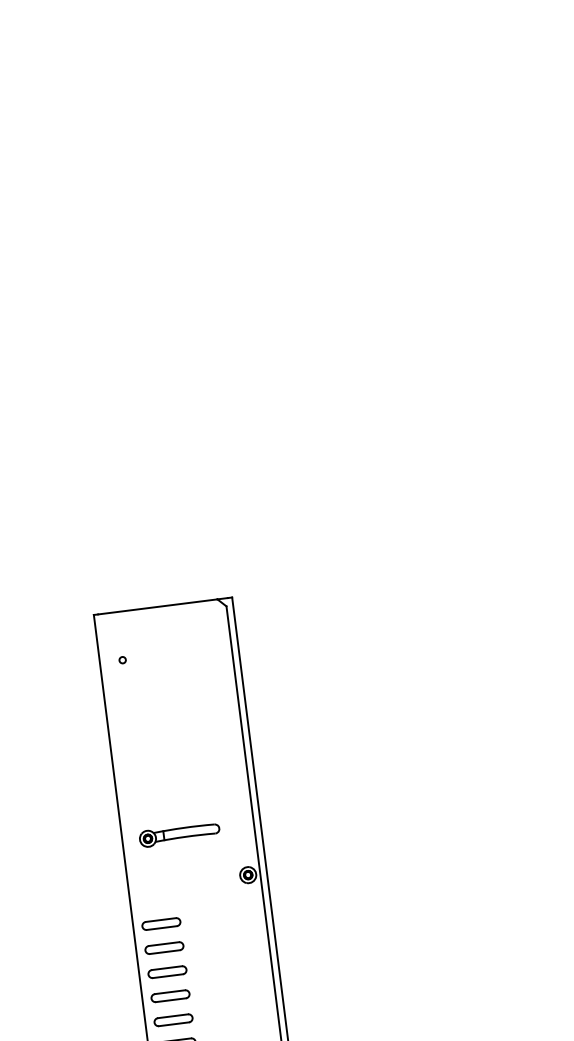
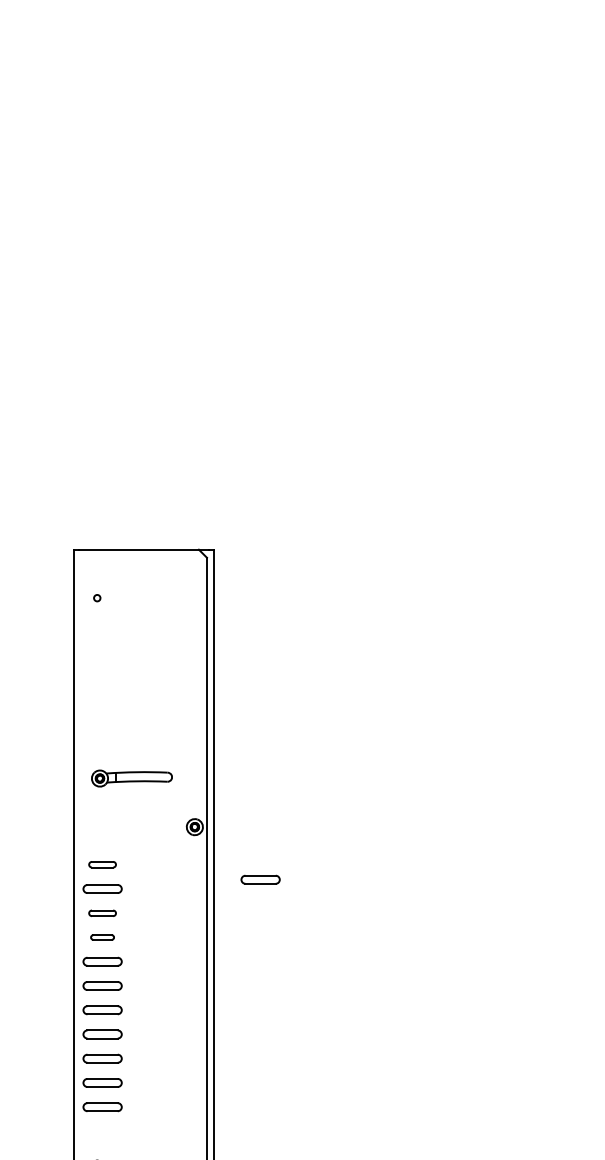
part: (319, 918) -> (260, 879), added
part: (161, 923) -> (102, 864), size x0.7
part: (167, 972) -> (102, 913), size x0.7
part: (170, 996) -> (102, 937), size x0.6

